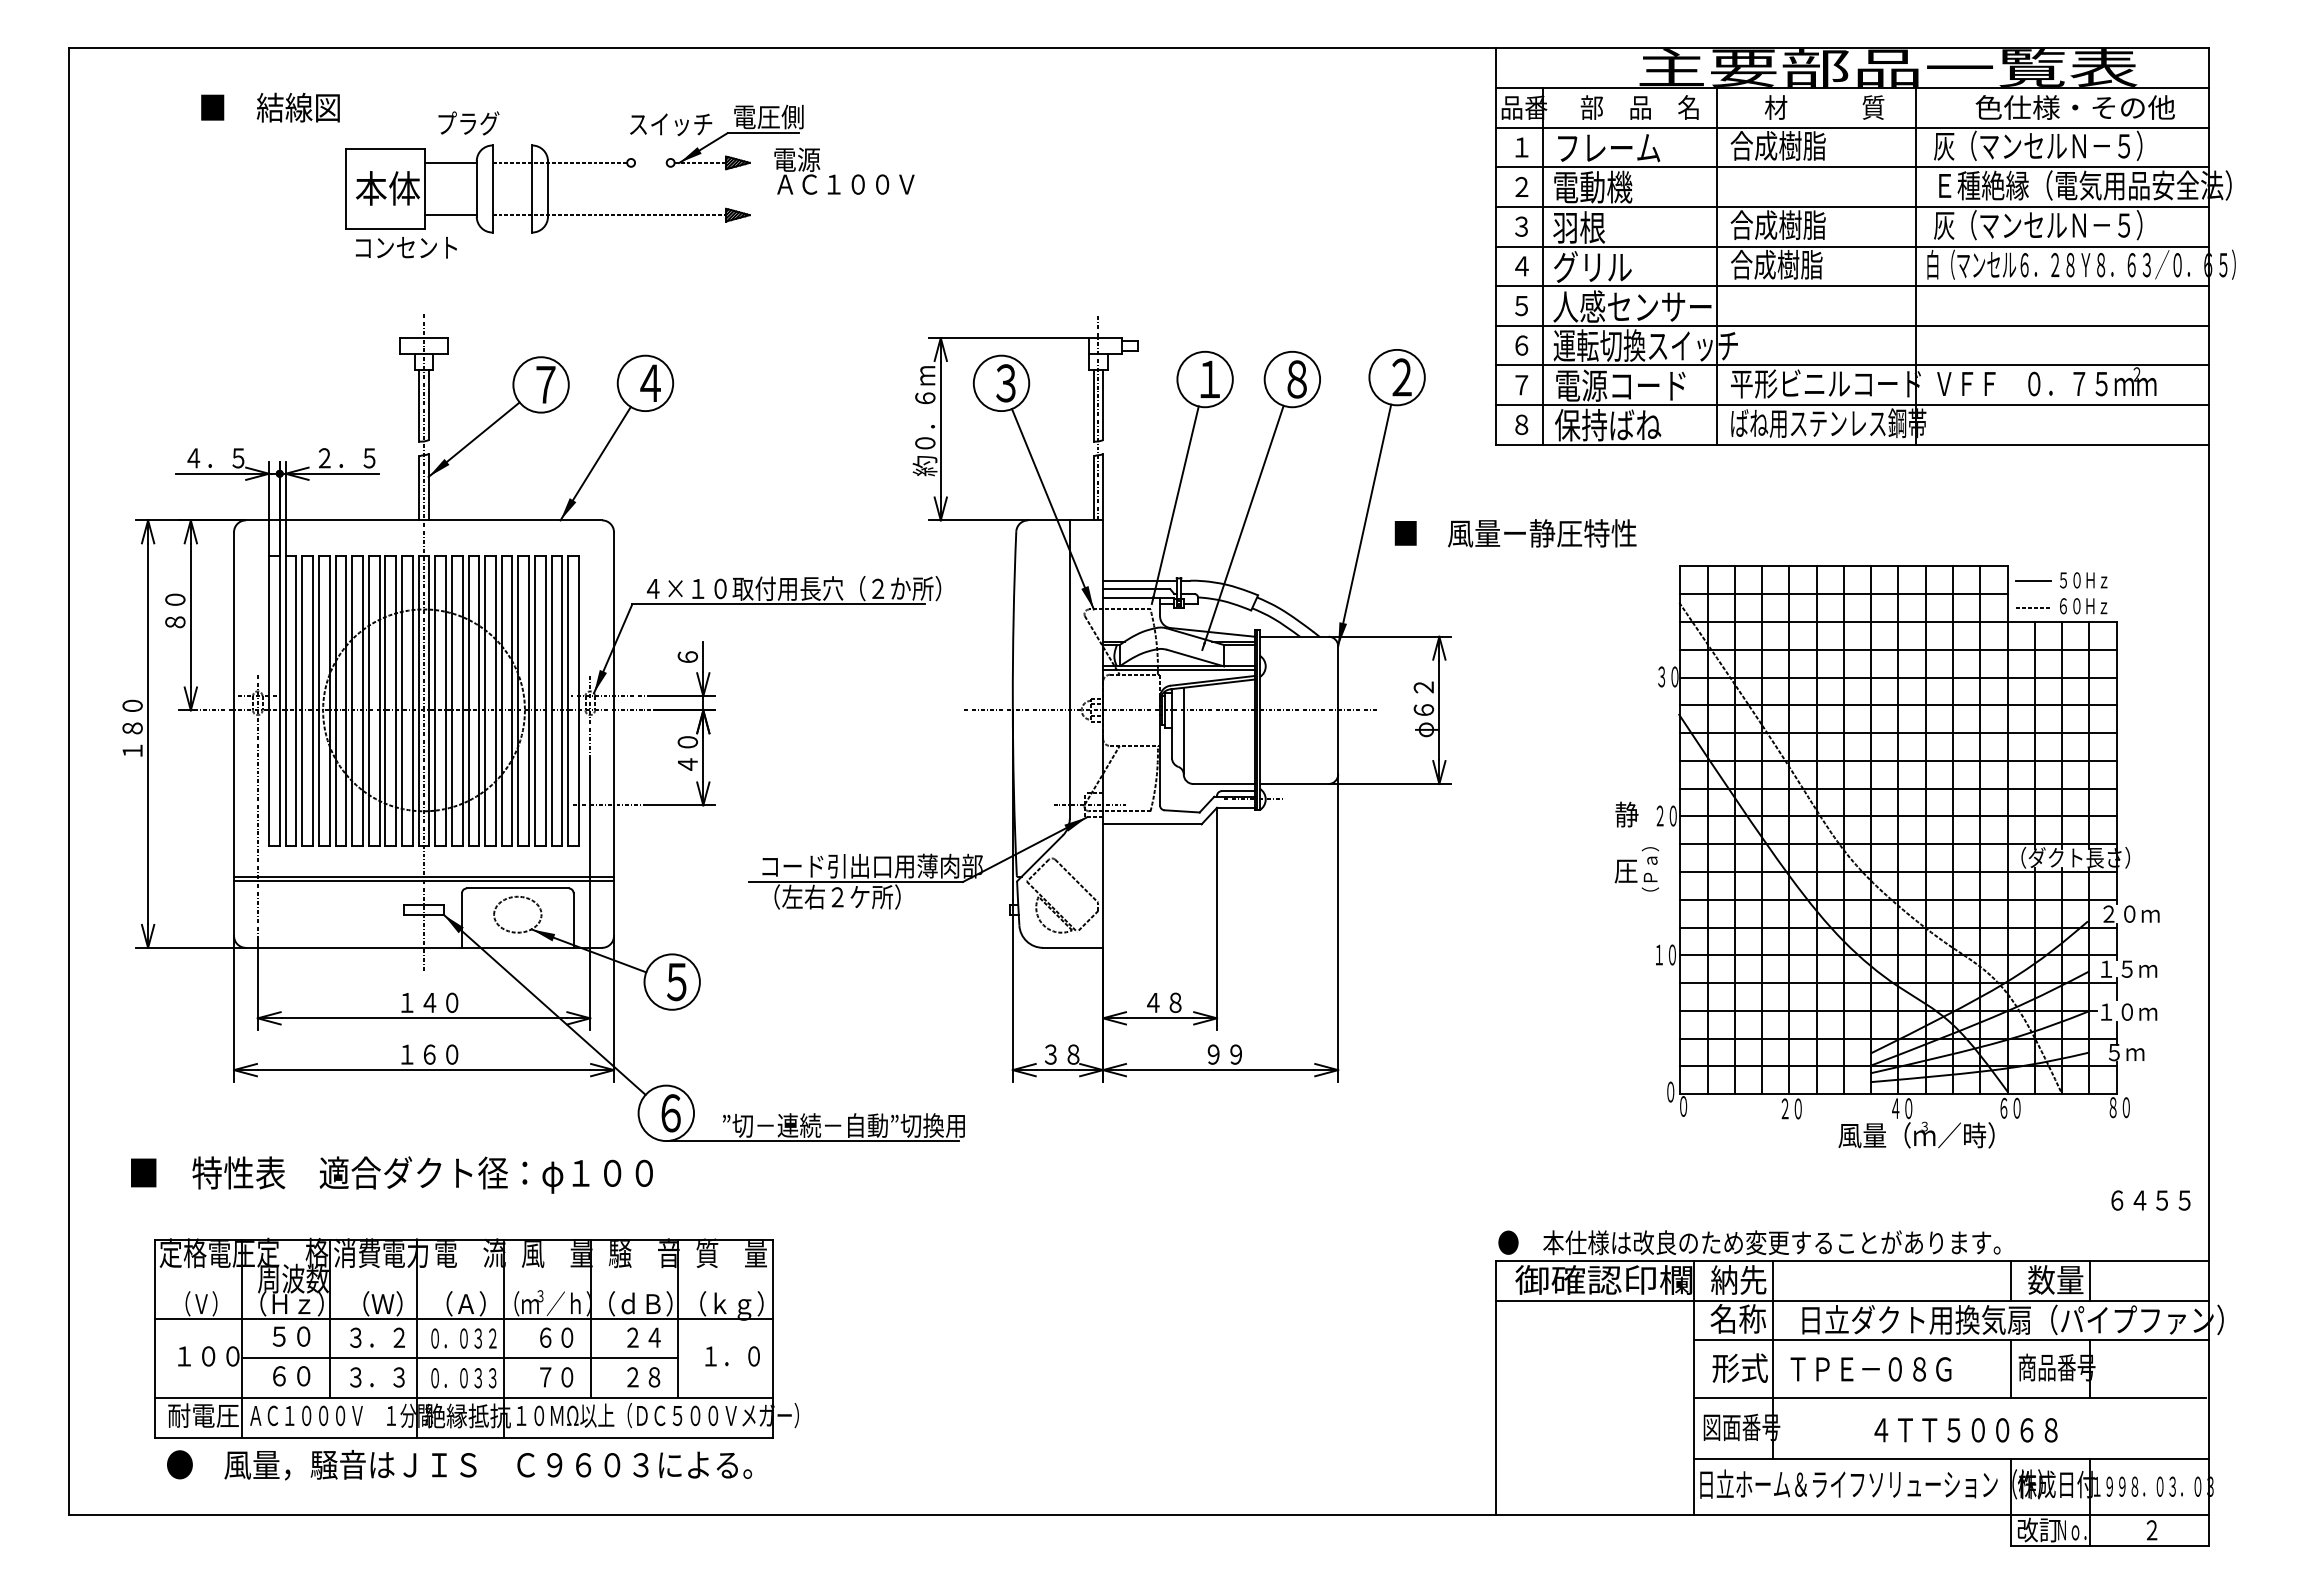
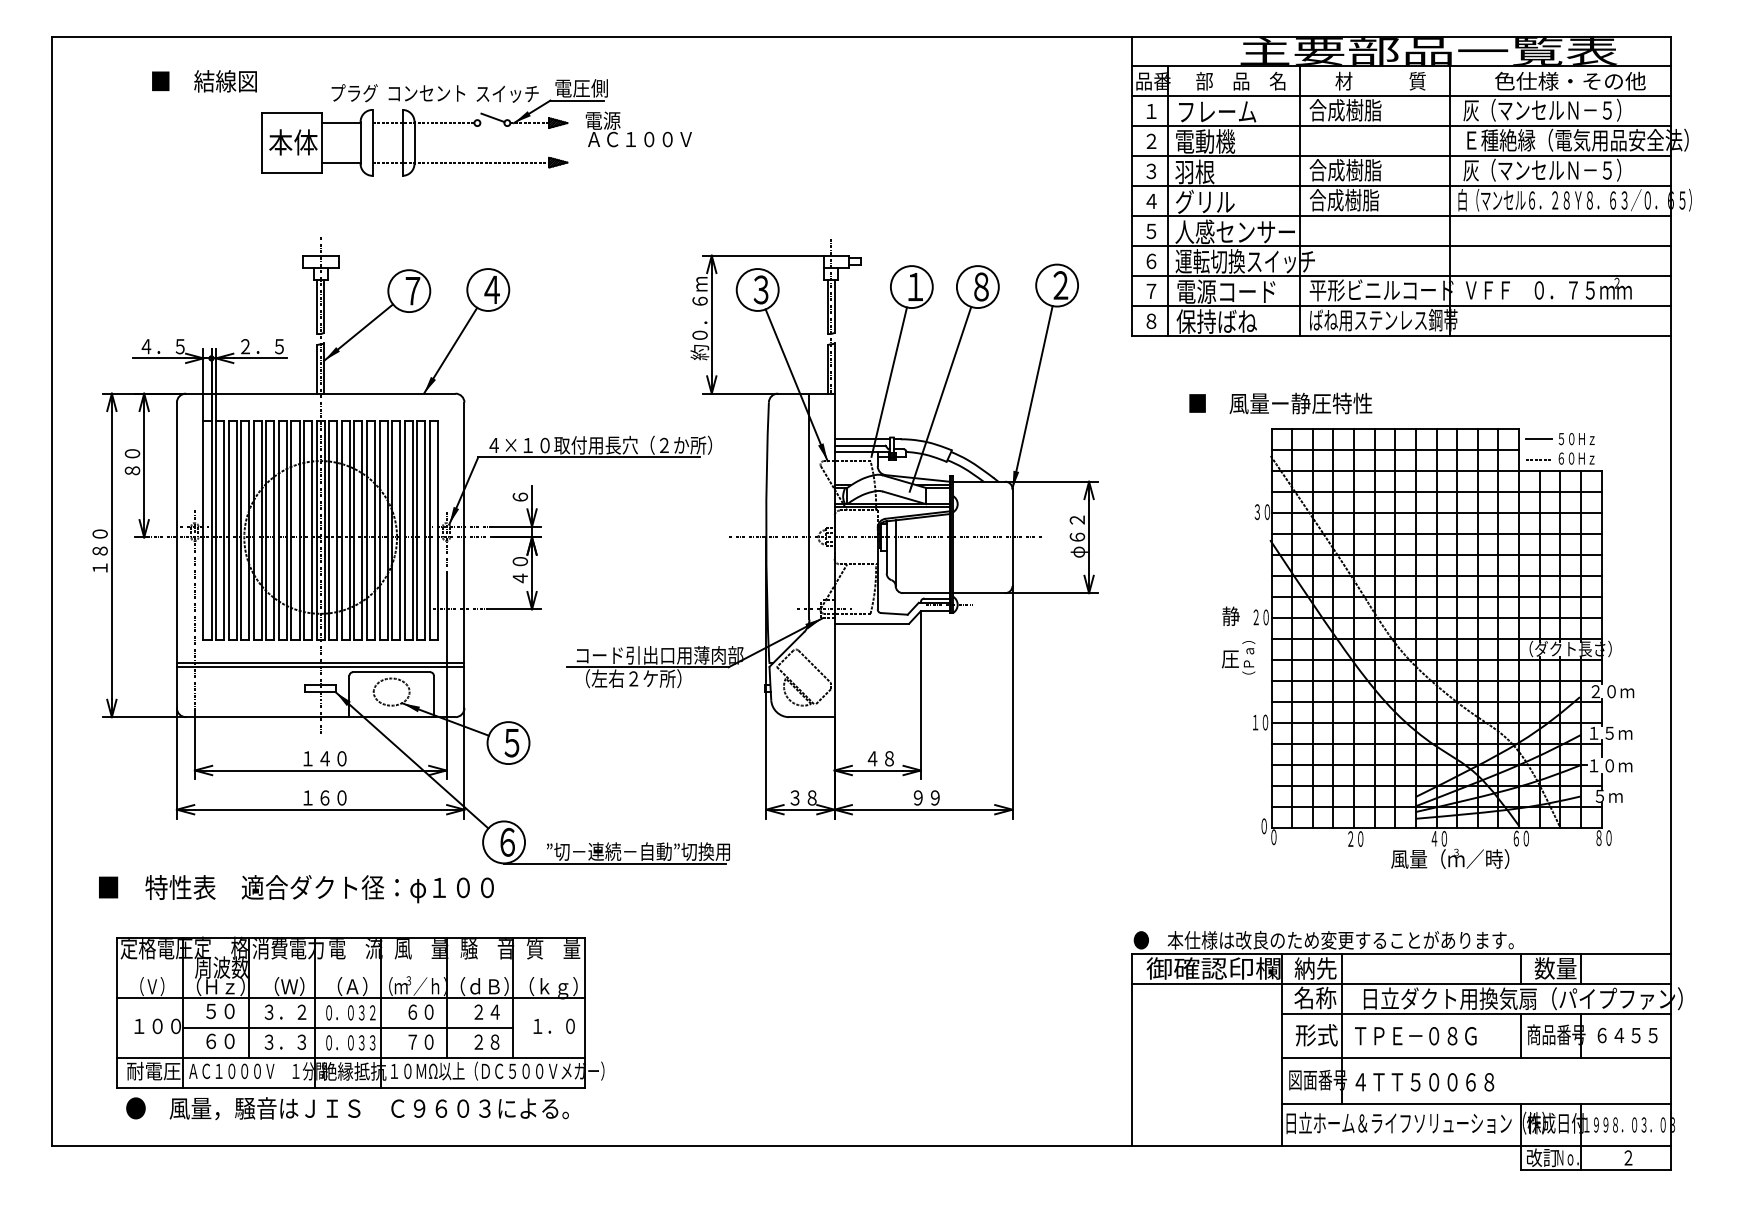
line: (651, 155) -> (492, 117), added
text: (406, 247) -> (427, 93), moved
text: (1515, 533) -> (1280, 403), moved
text: (2150, 1200) -> (1627, 1035), moved
text: (1965, 1430) -> (1424, 1082), moved

